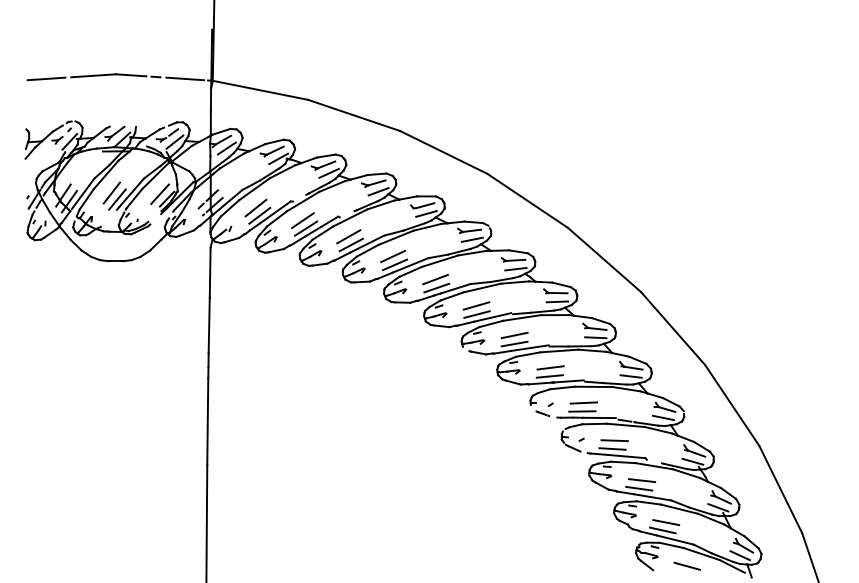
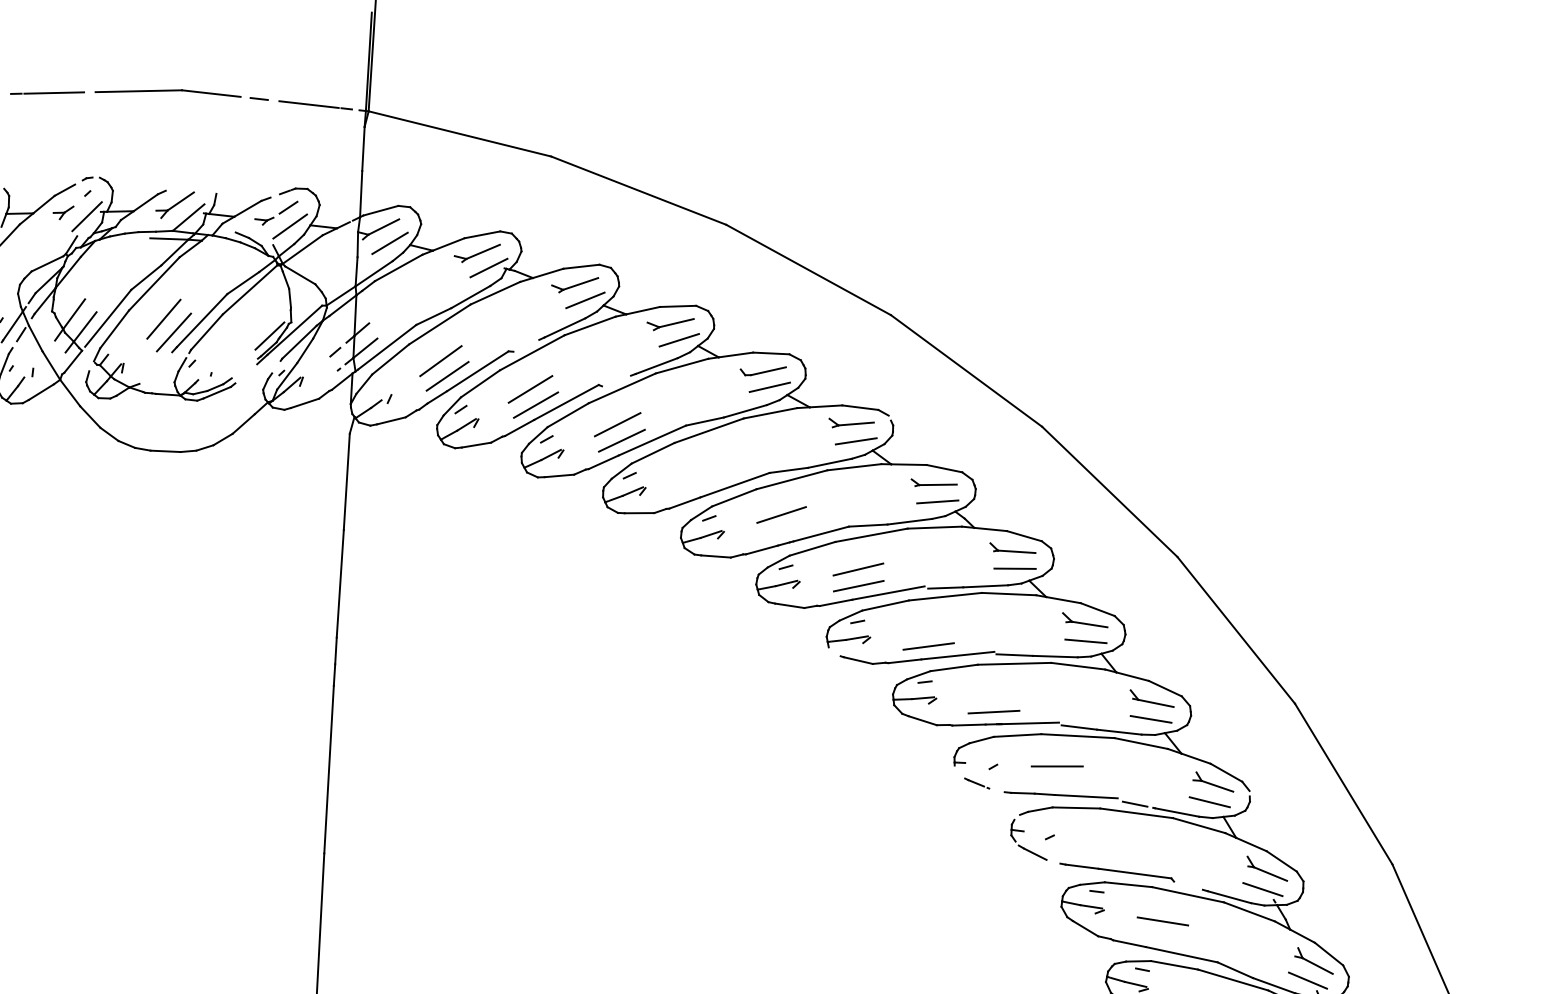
line: (160, 194) -> (257, 326), removed
line: (393, 256) -> (702, 466), removed
line: (395, 264) -> (705, 482), removed
line: (436, 287) -> (782, 530), removed
line: (514, 335) -> (929, 629), removed
line: (550, 367) -> (995, 694), removed
line: (582, 411) -> (1053, 782), removed
line: (614, 440) -> (1113, 841), removed
line: (612, 448) -> (1108, 856), removed
line: (639, 488) -> (1157, 936), removed

